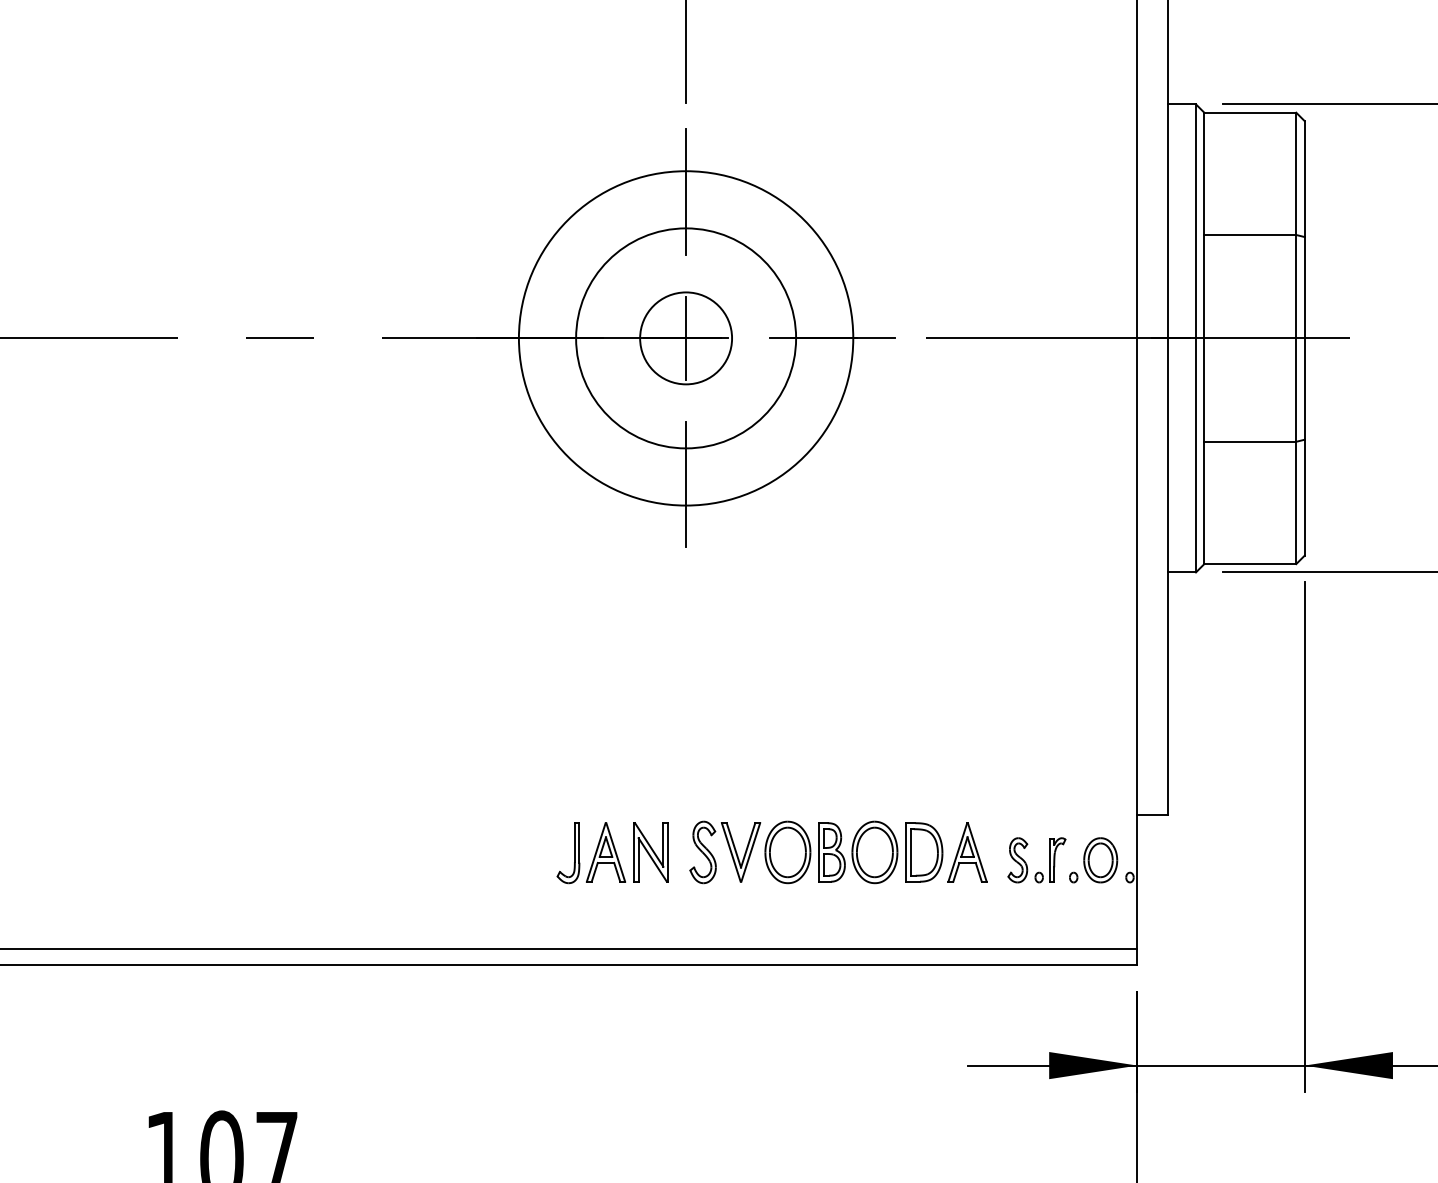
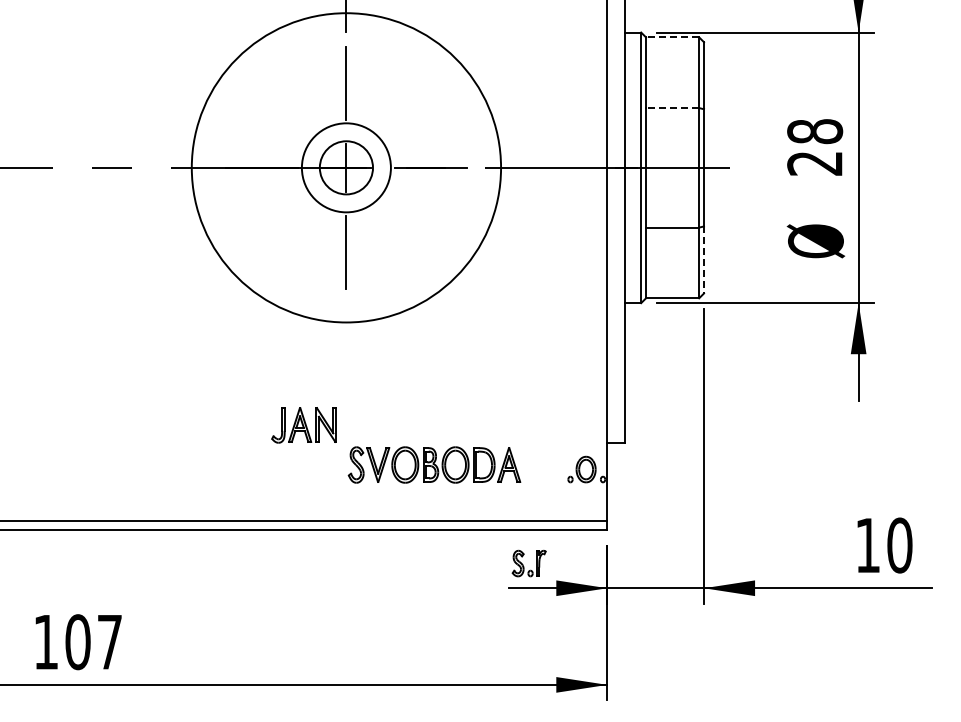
line: (1250, 112) -> (672, 37), solid -> dashed
line: (1250, 235) -> (672, 108), solid -> dashed
circle: (686, 337) -> (346, 167), size x0.7
circle: (686, 337) -> (346, 167), size x1.6
line: (1305, 496) -> (704, 259), solid -> dashed
part: (611, 853) -> (303, 425), moved
part: (1035, 860) -> (528, 563), moved

